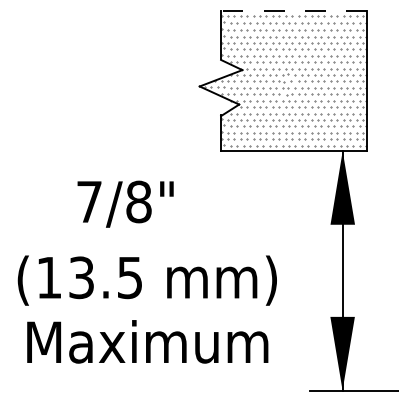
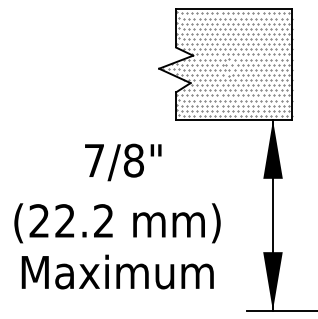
line: (294, 11) -> (234, 9), dashed -> solid
text: (125, 203) -> (123, 161), moved
text: (89, 277) -> (71, 220), (13.5 -> (22.2

